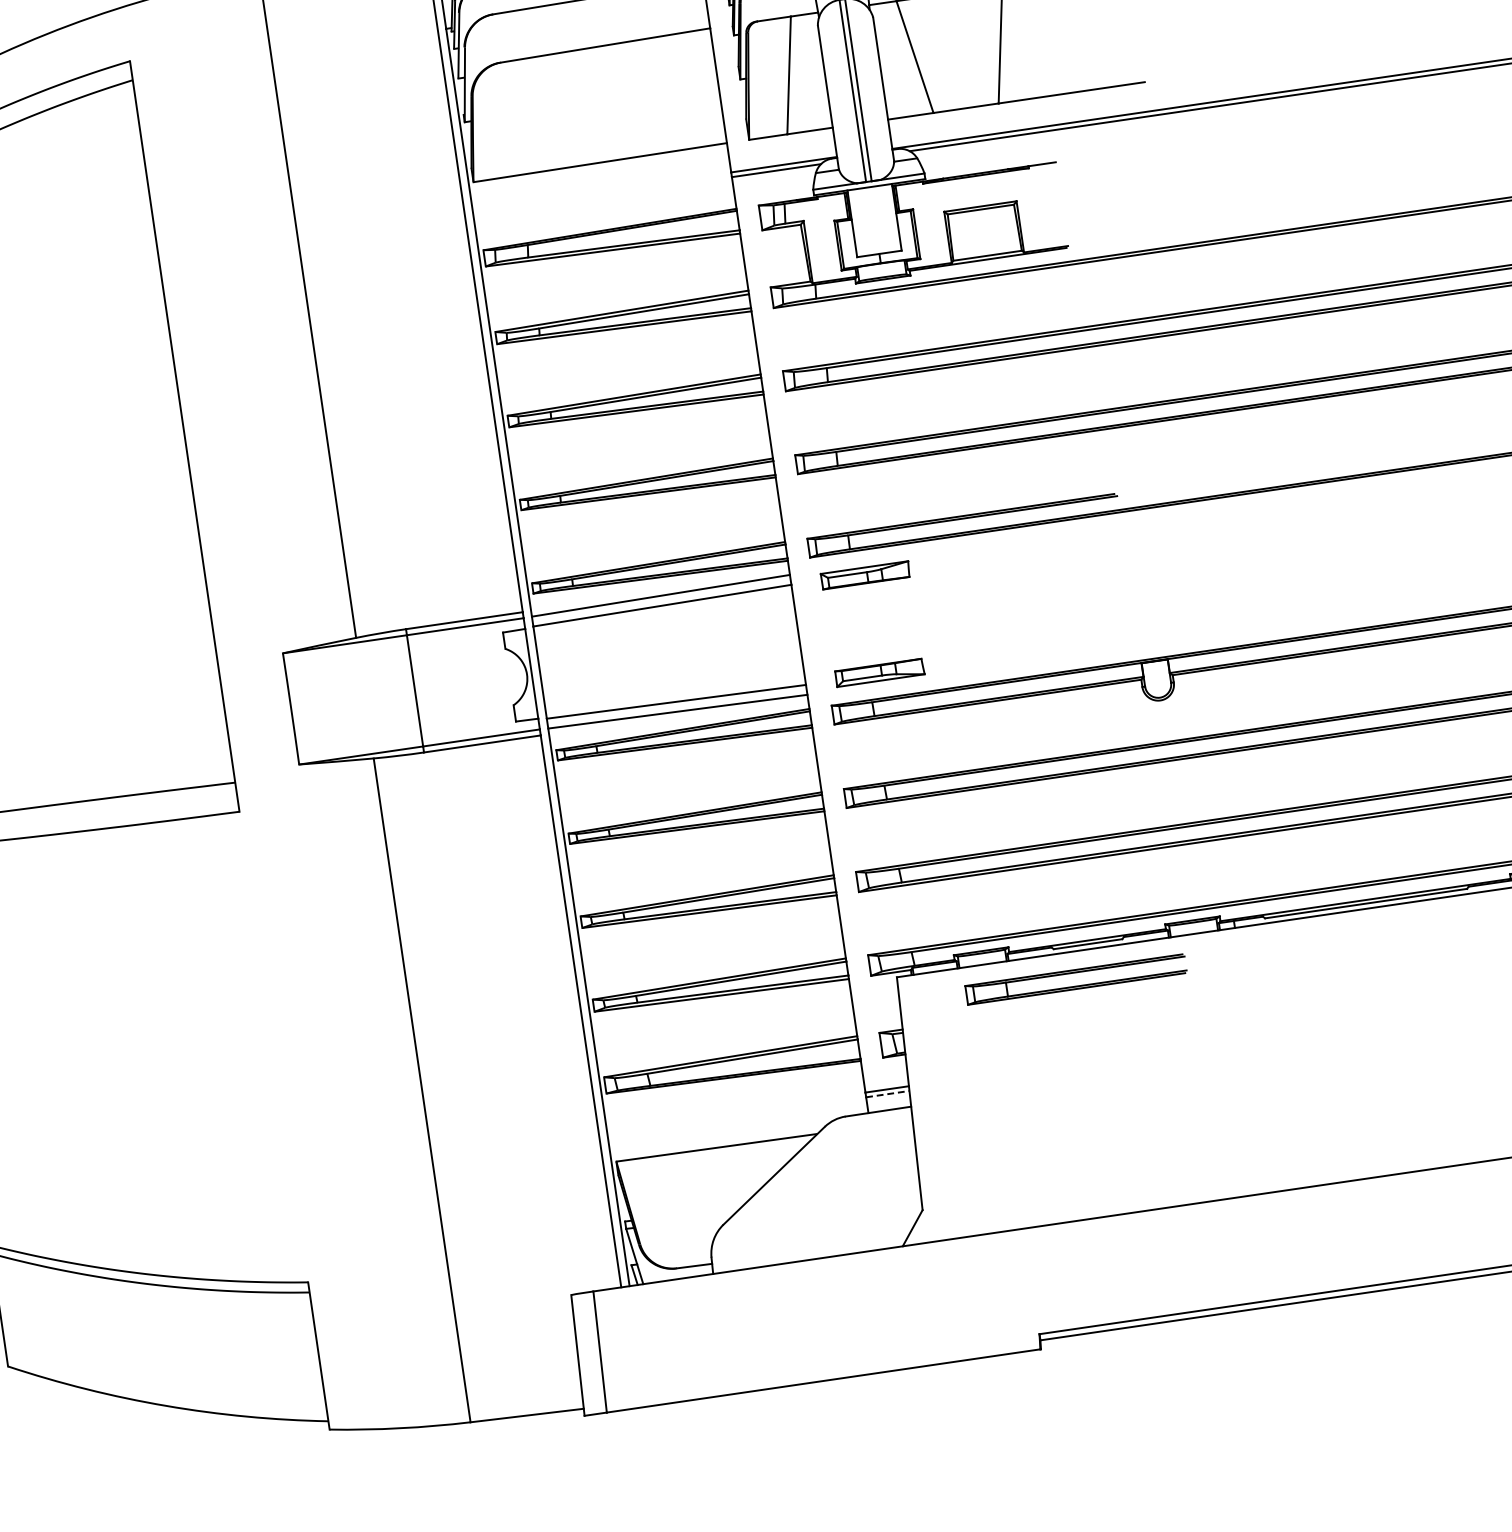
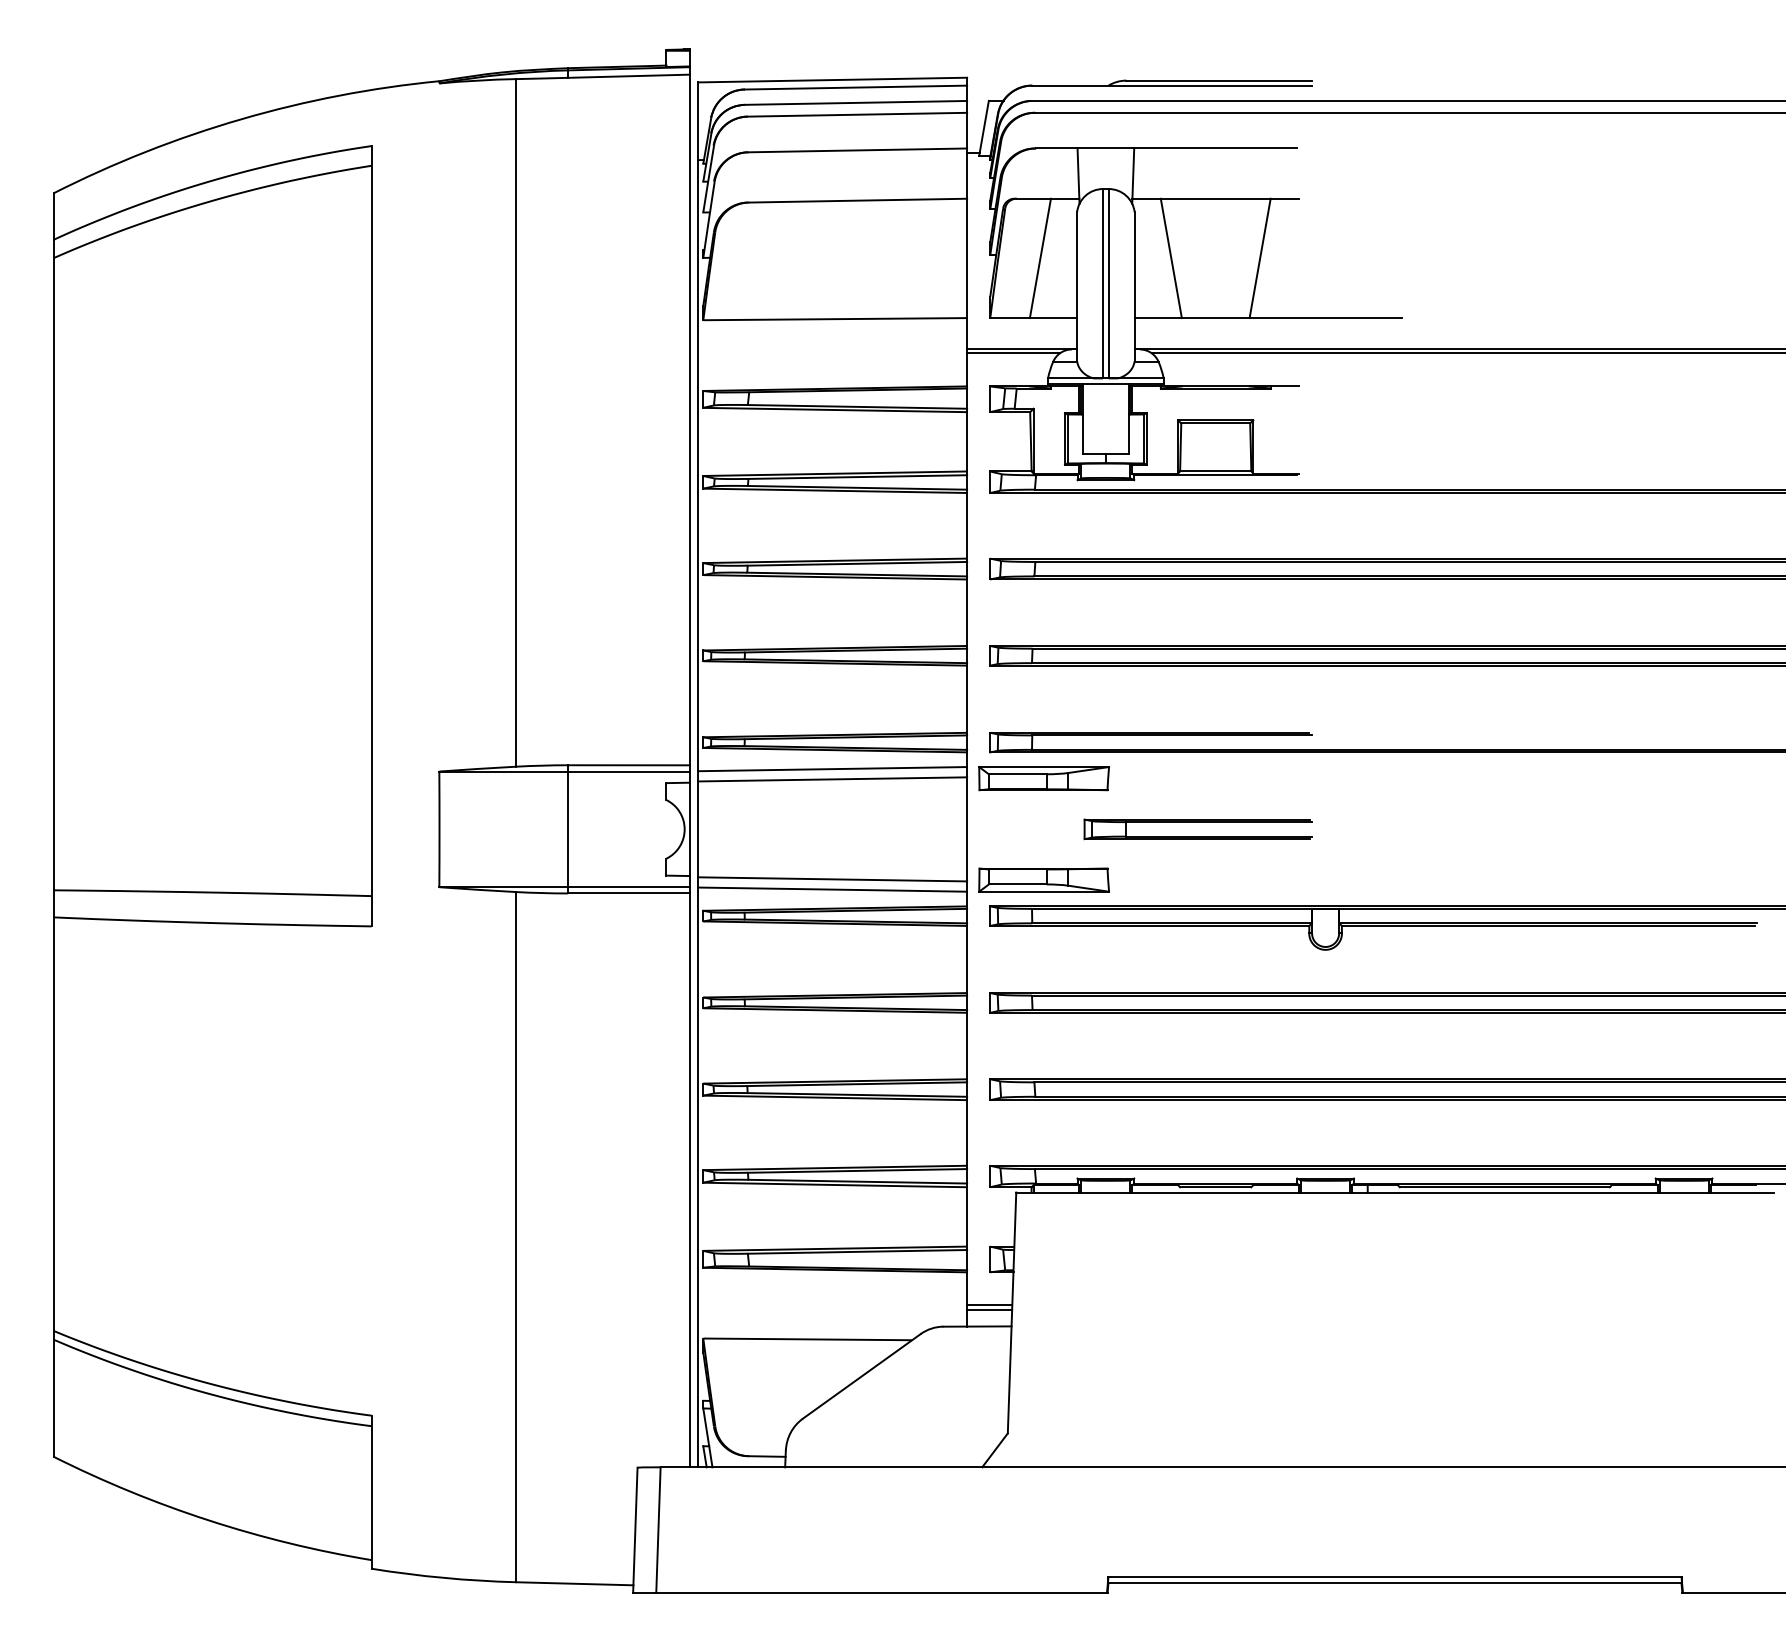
part: (865, 575) -> (1043, 778), size x1.43
part: (879, 672) -> (1043, 879), size x1.43
part: (1074, 972) -> (1197, 822), moved
line: (887, 1094) -> (989, 1310), dashed -> solid

